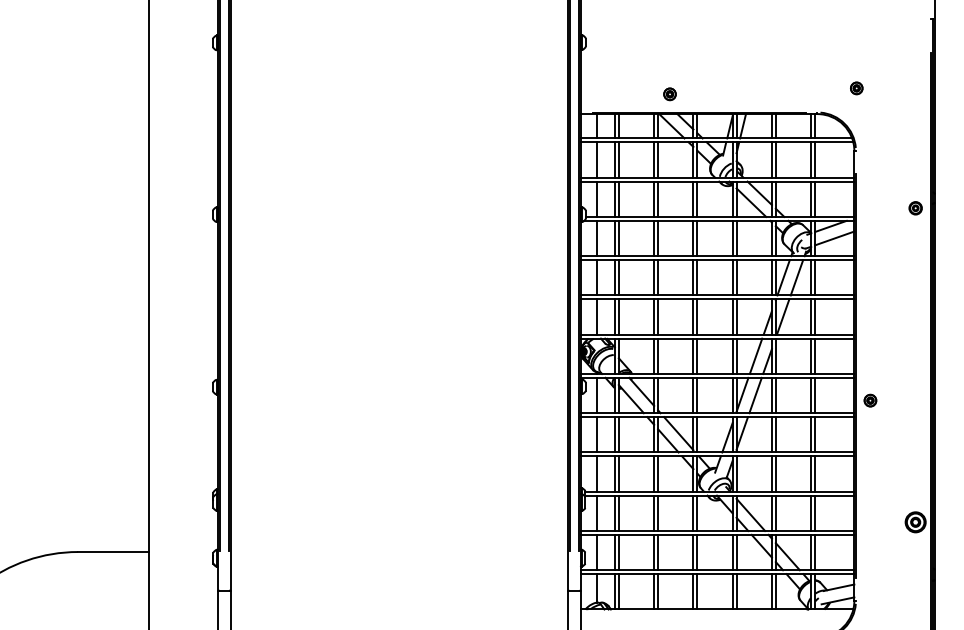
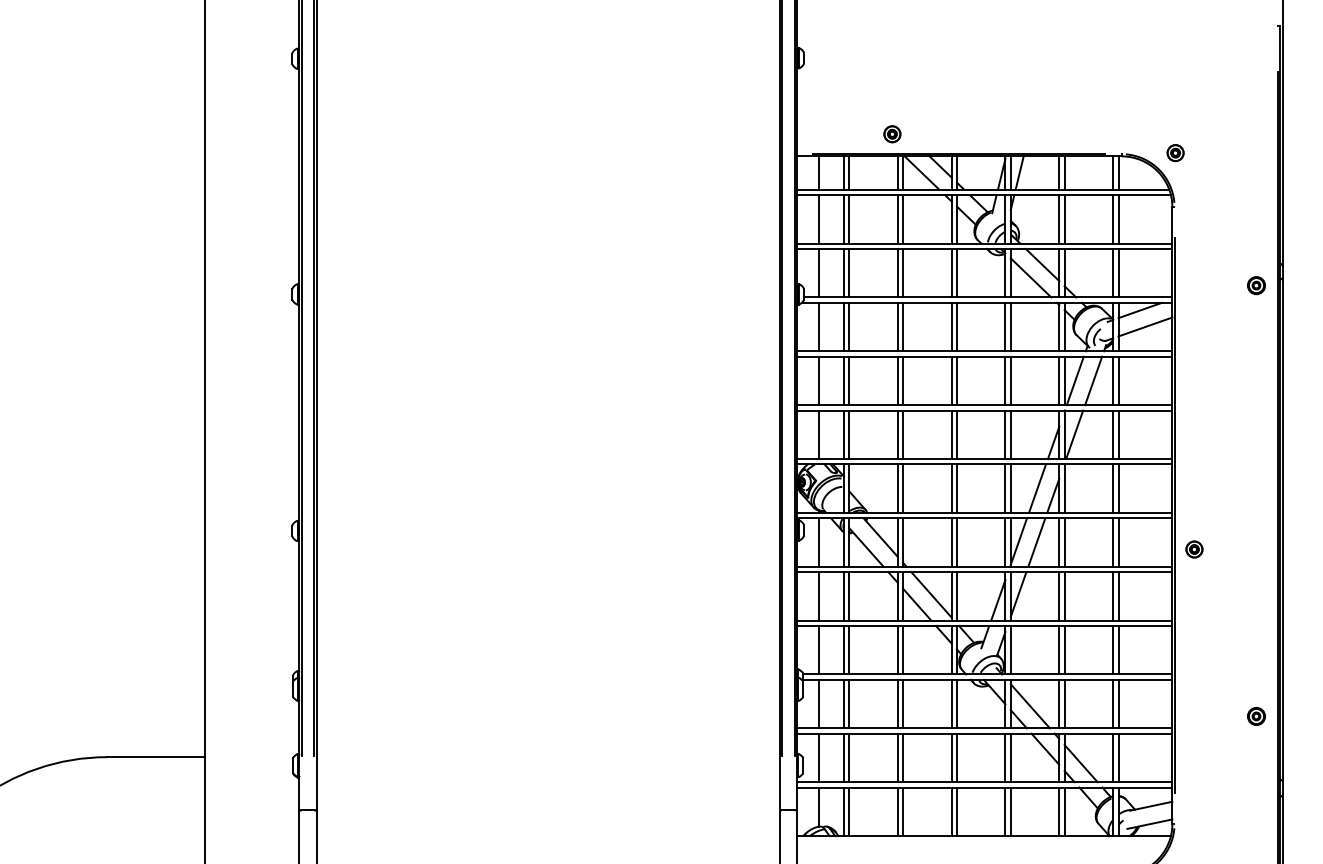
part: (856, 88) -> (1175, 153), moved
part: (670, 94) -> (892, 134), moved
part: (915, 522) -> (1256, 716), size x0.62

